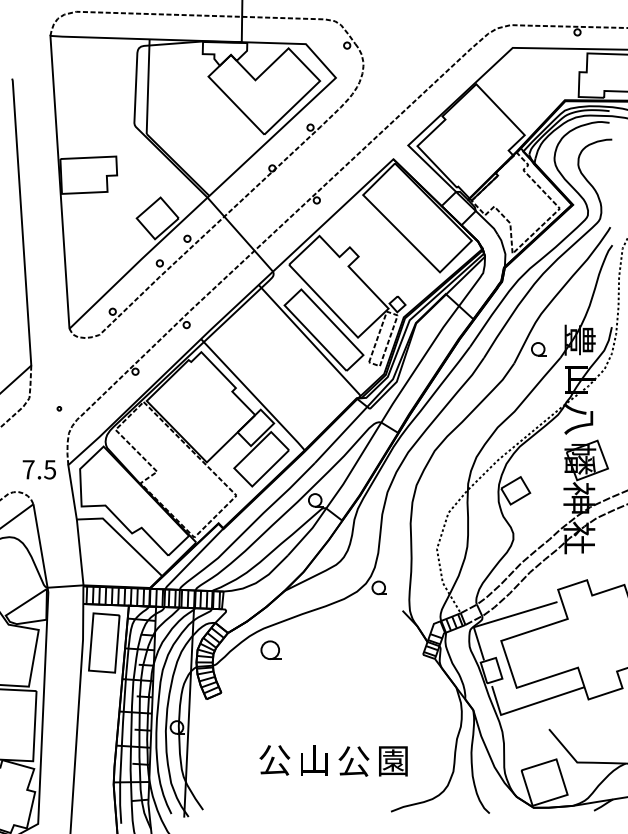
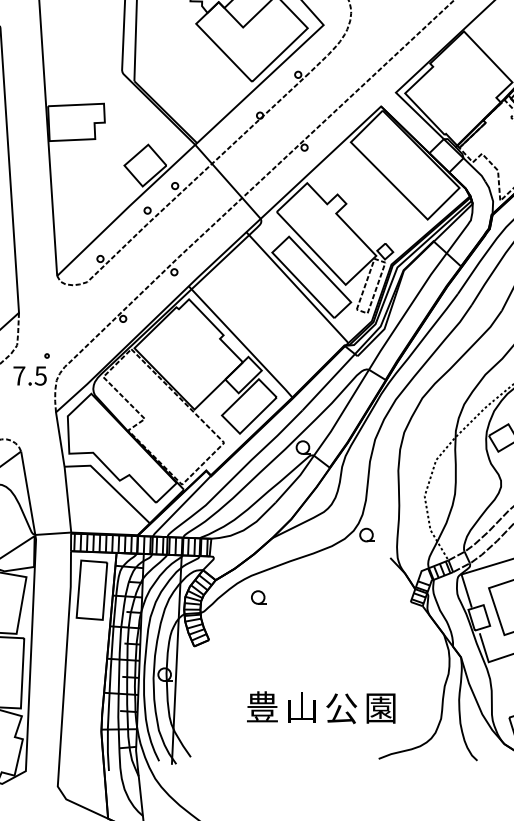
text: (38, 469) -> (29, 375), moved
part: (270, 650) -> (258, 597), size x0.71
text: (274, 759) -> (262, 706), 公 -> 豊

